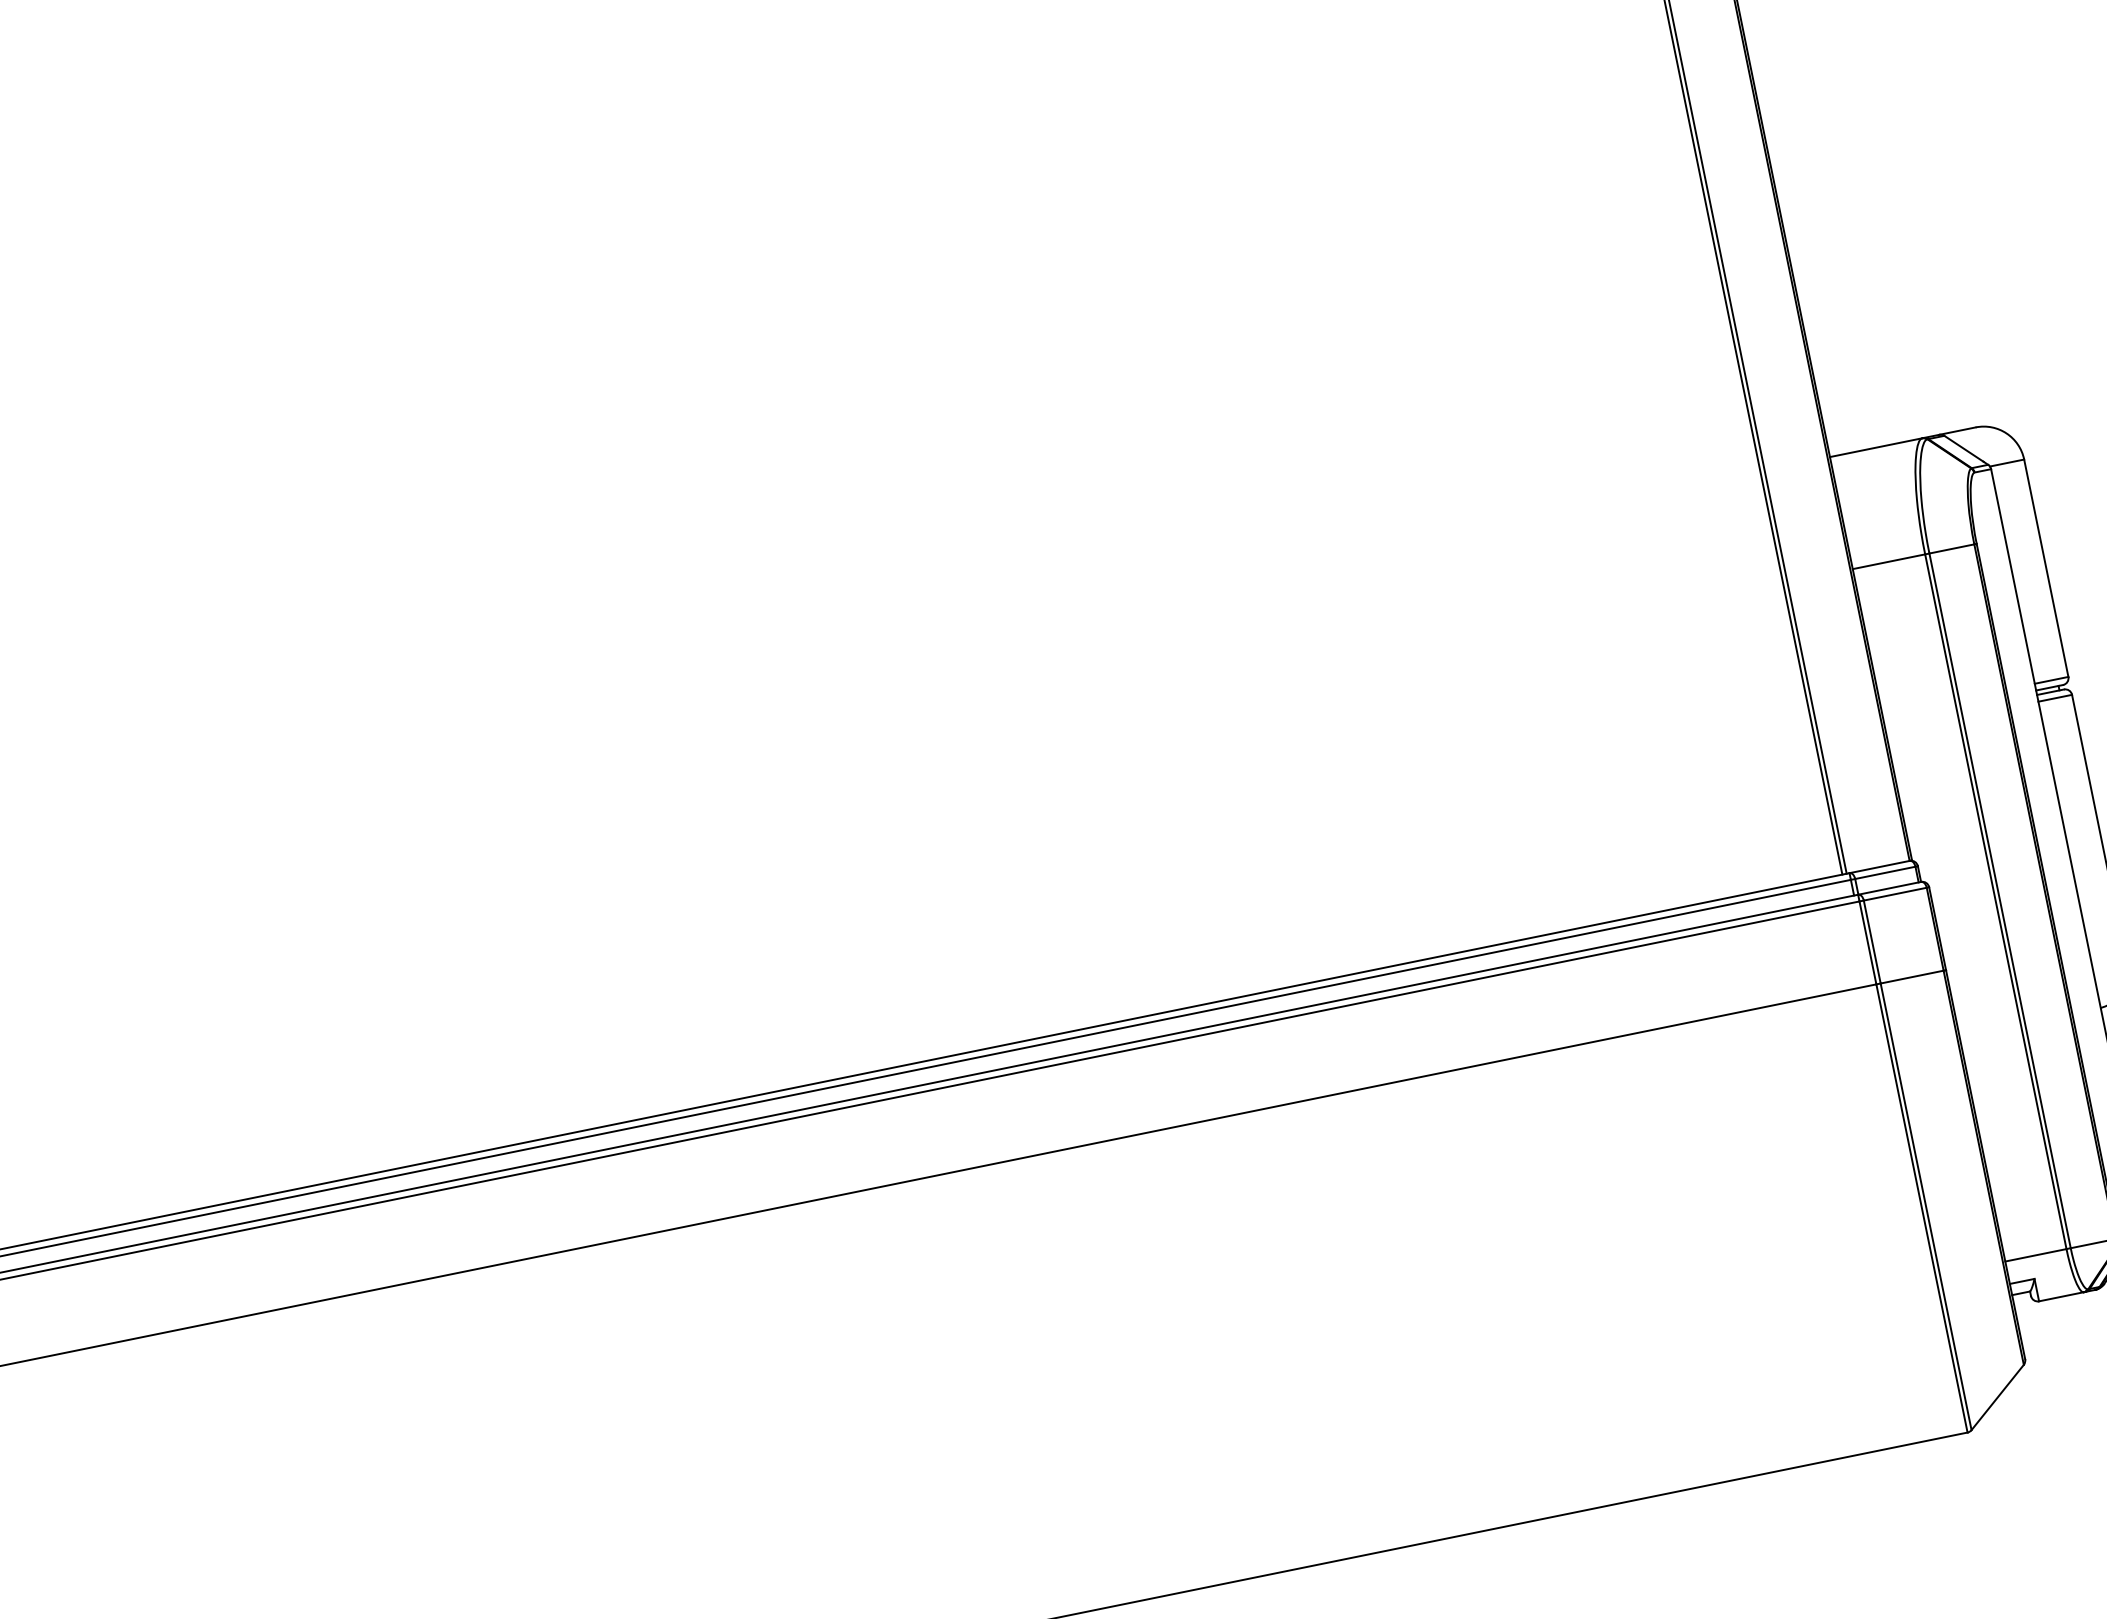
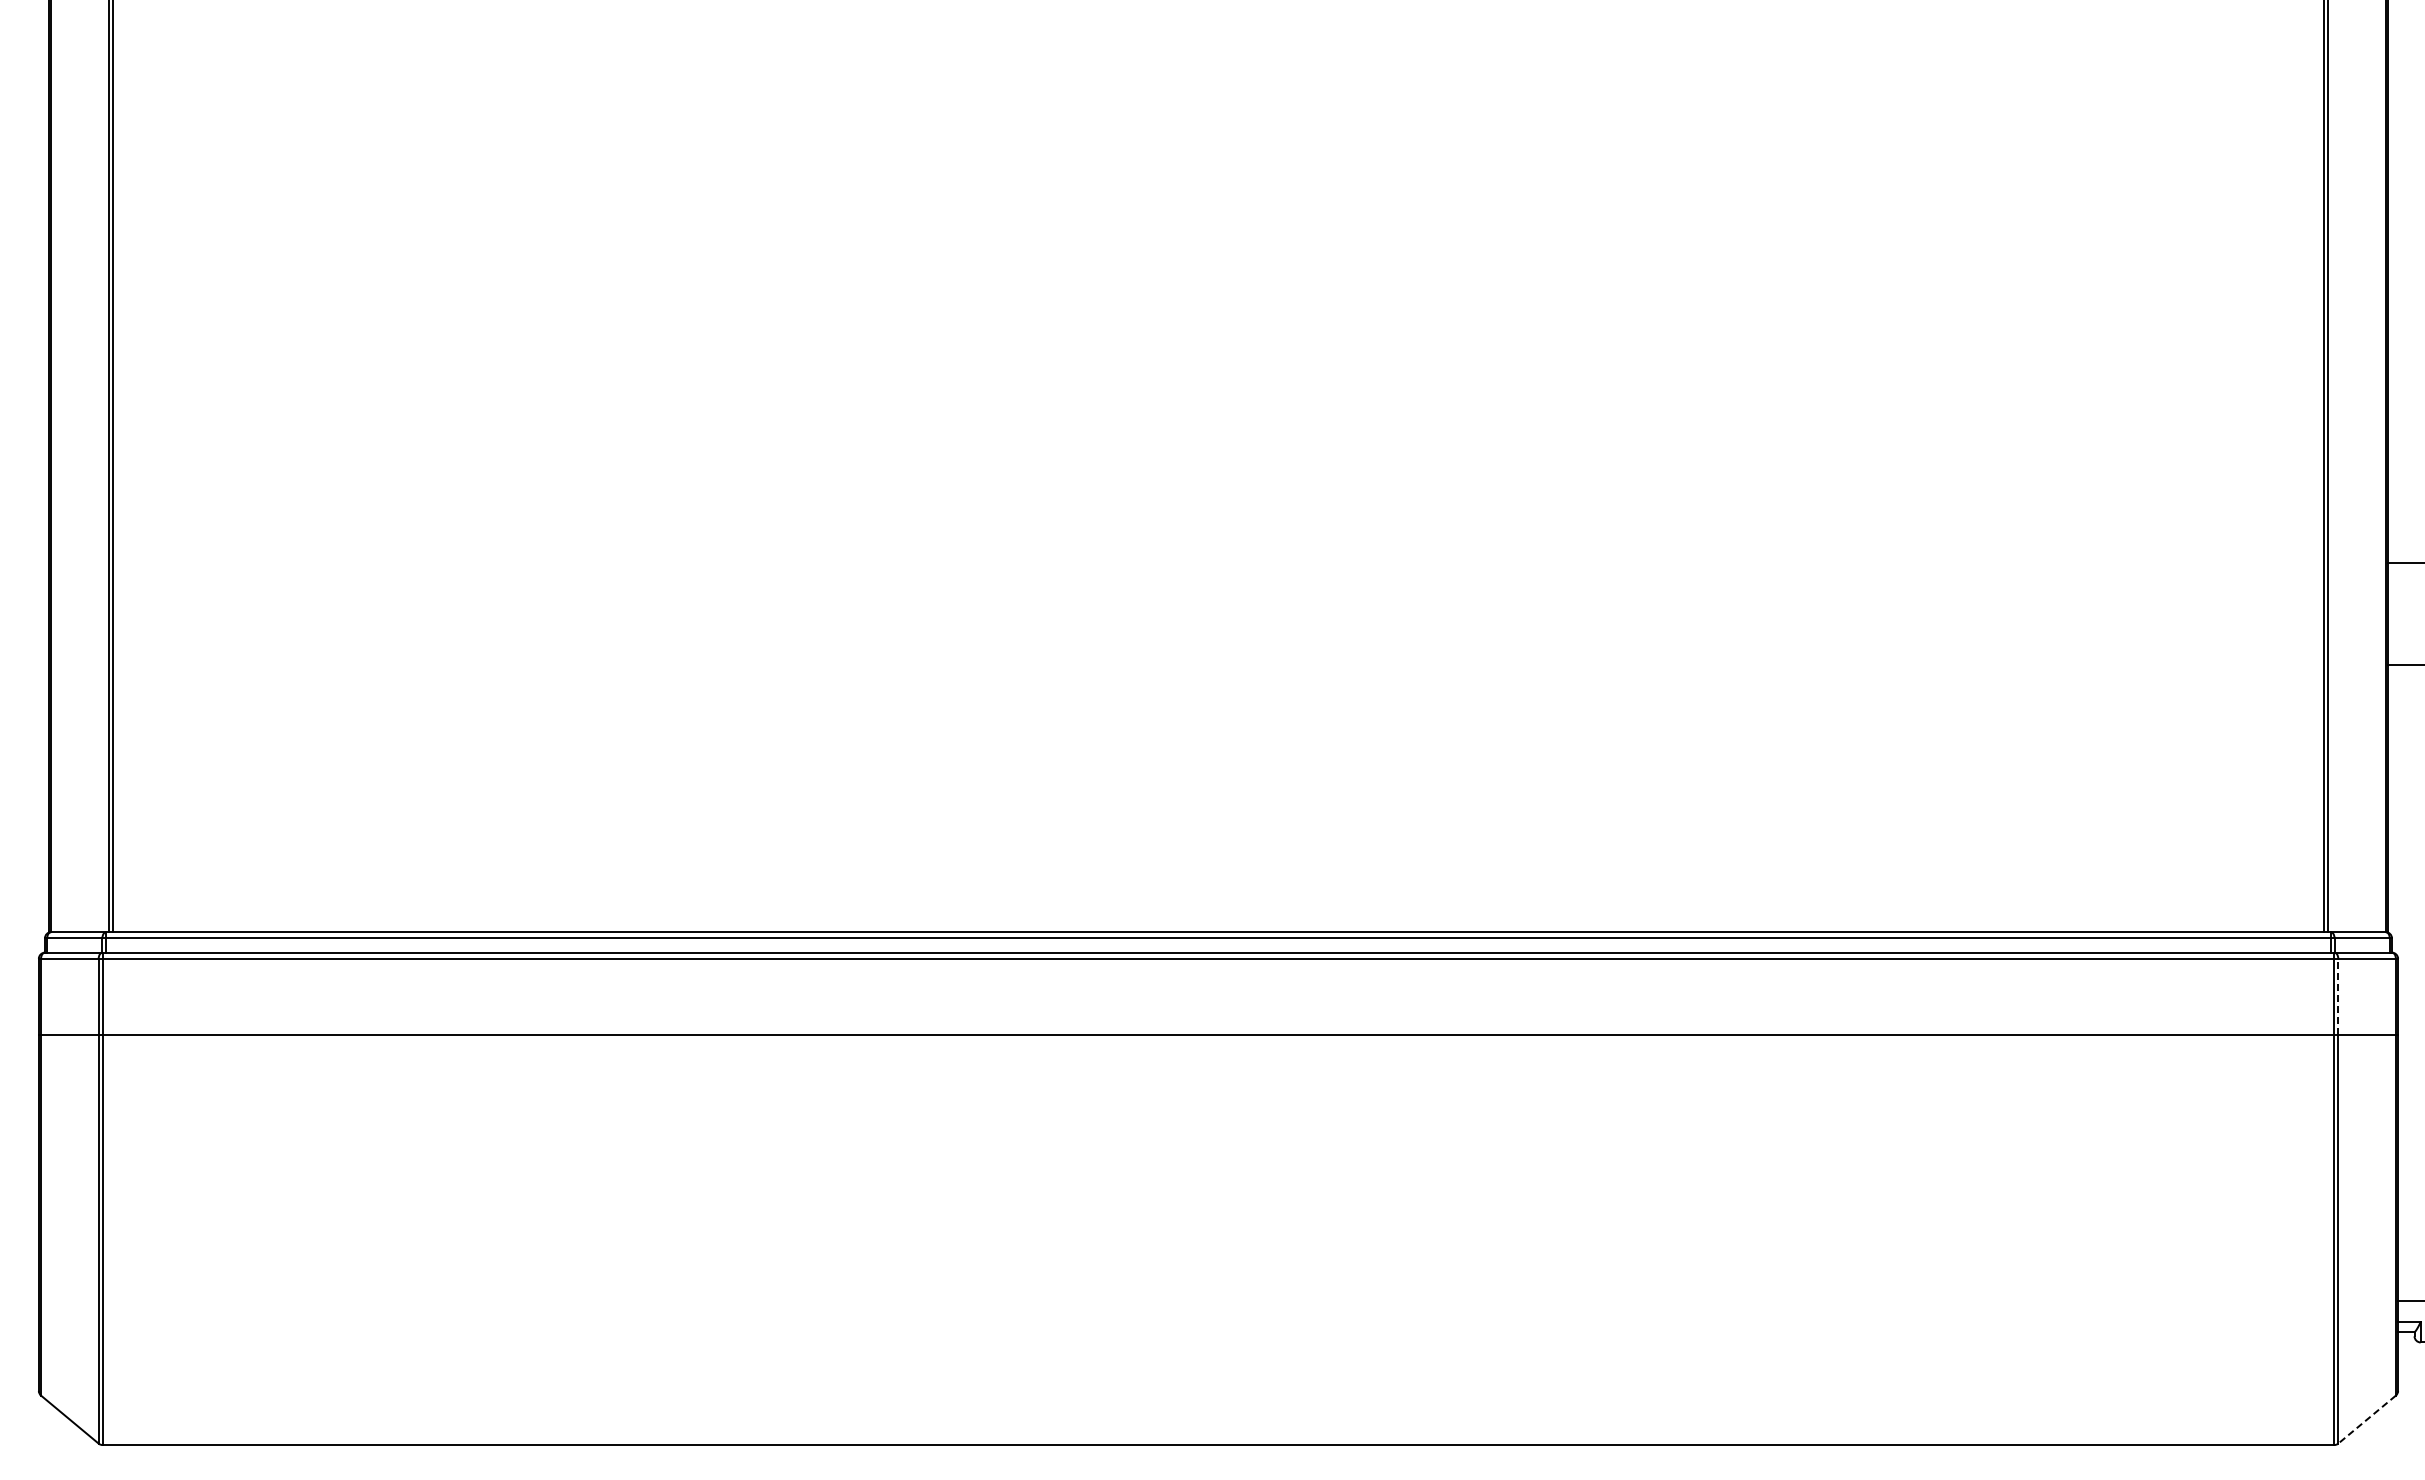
line: (1872, 941) -> (2338, 996), solid -> dashed
line: (1998, 1397) -> (2367, 1419), solid -> dashed

